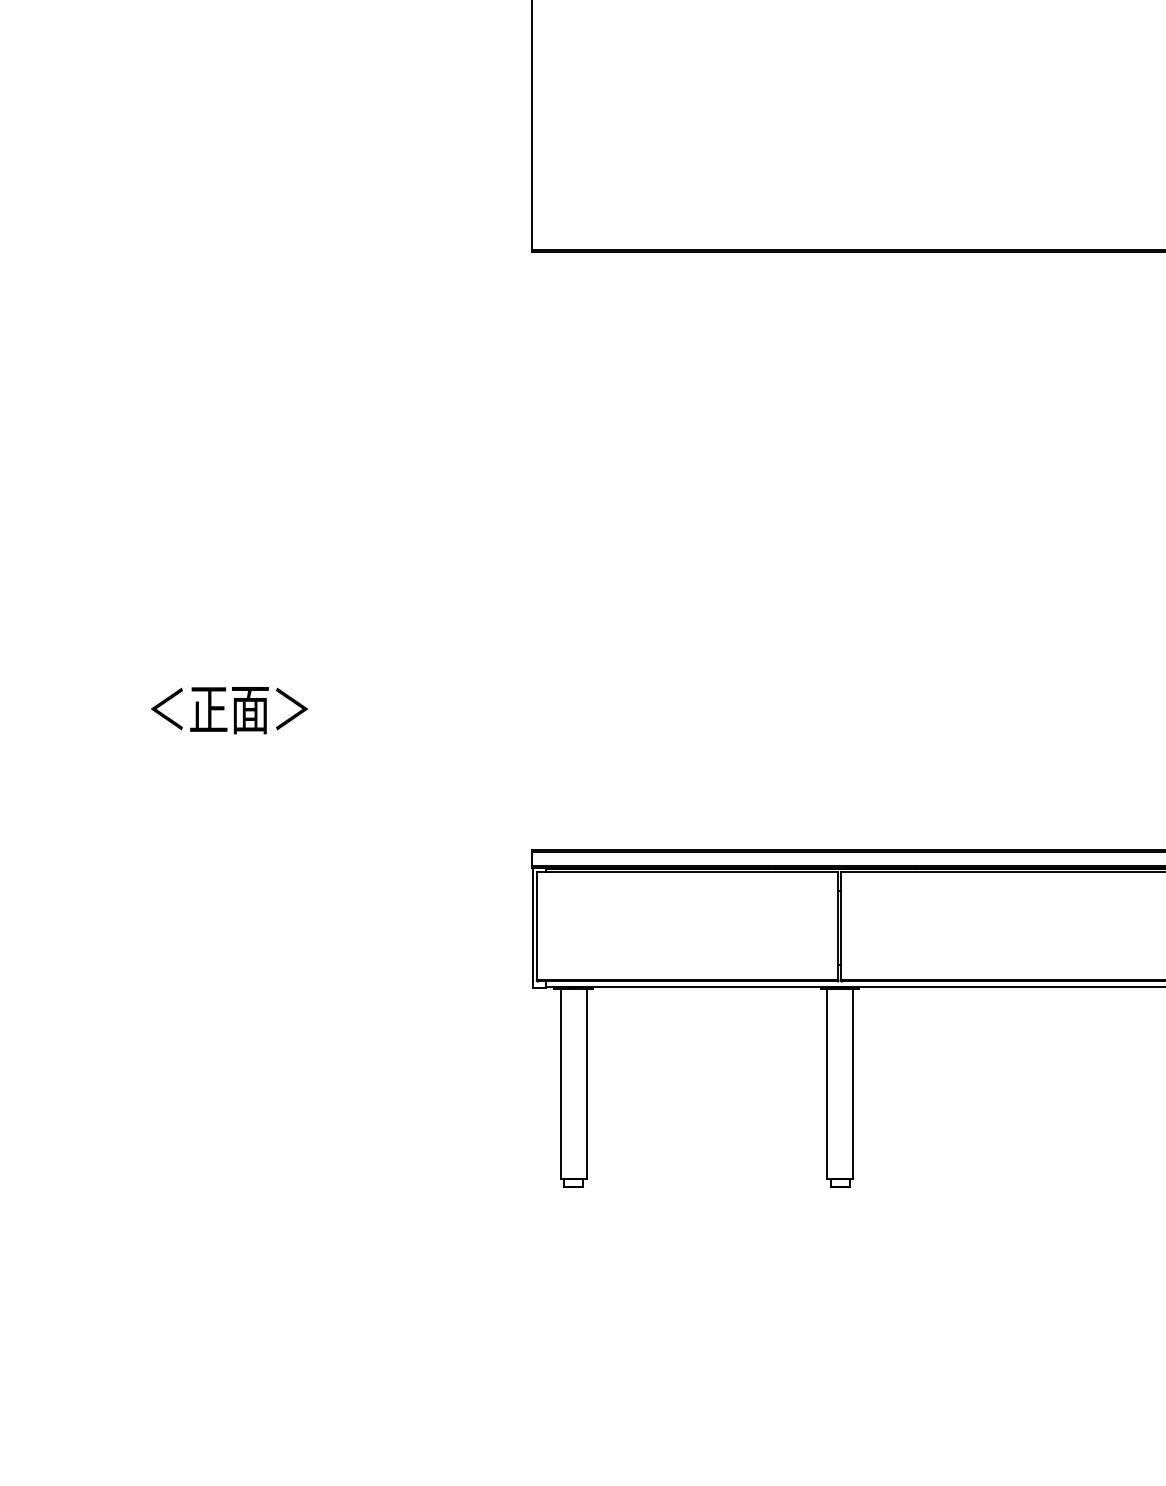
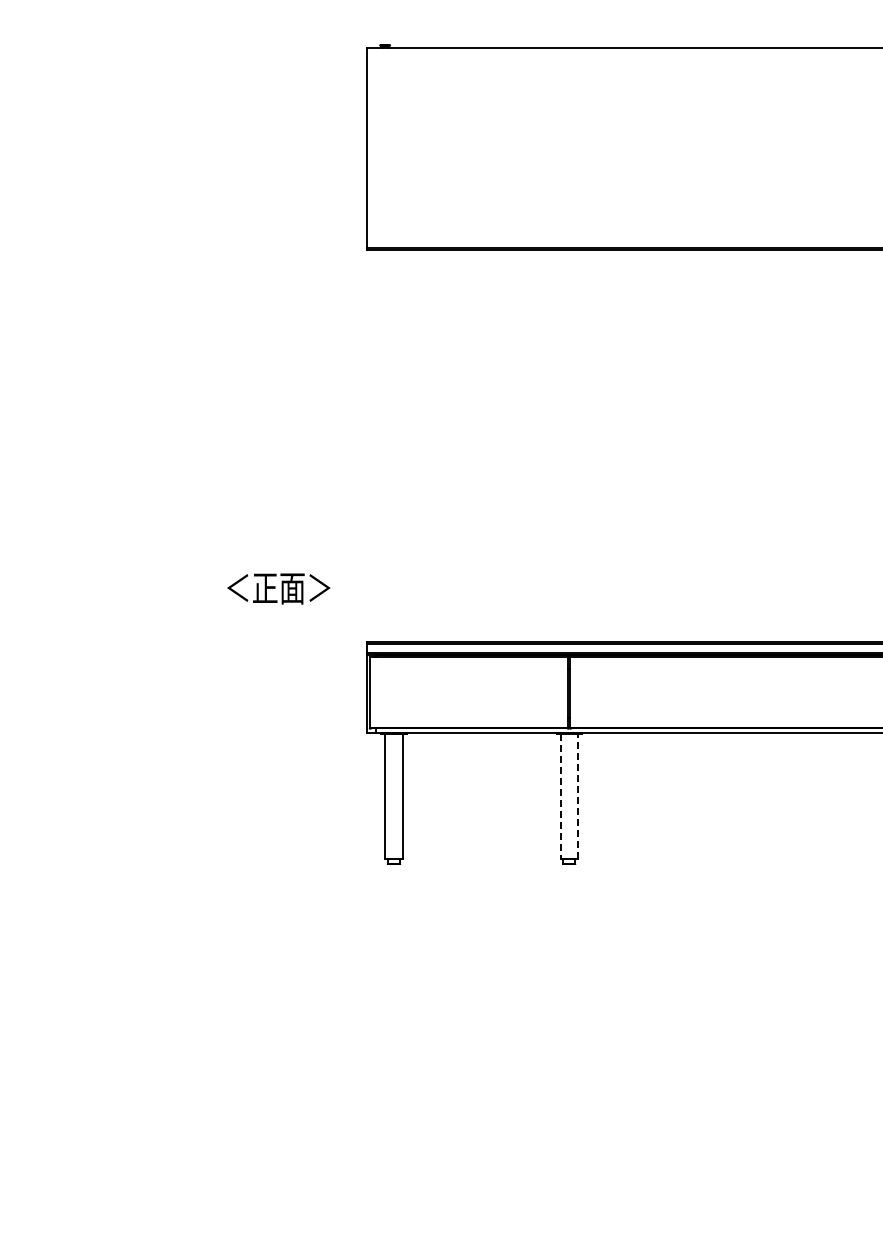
text: (228, 709) -> (278, 588), moved
line: (852, 1084) -> (577, 796), solid -> dashed
line: (827, 1085) -> (560, 797), solid -> dashed

